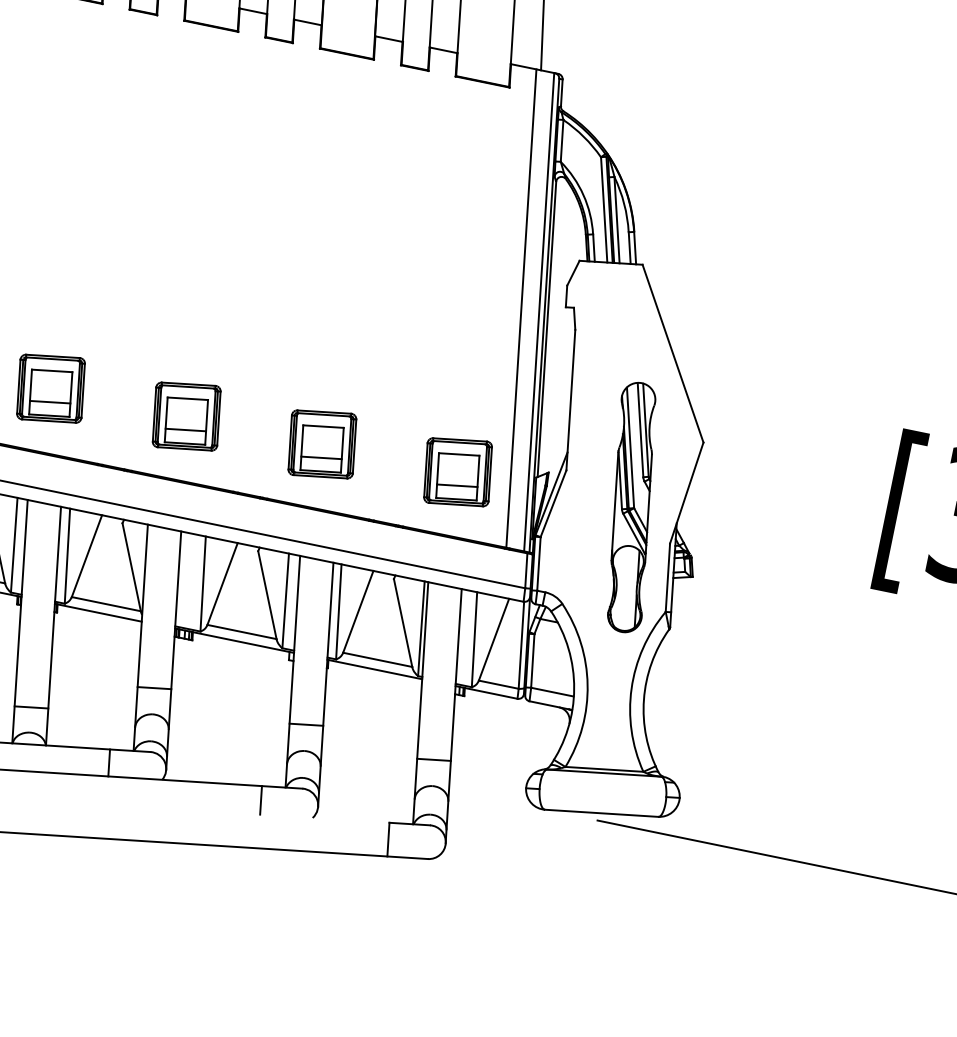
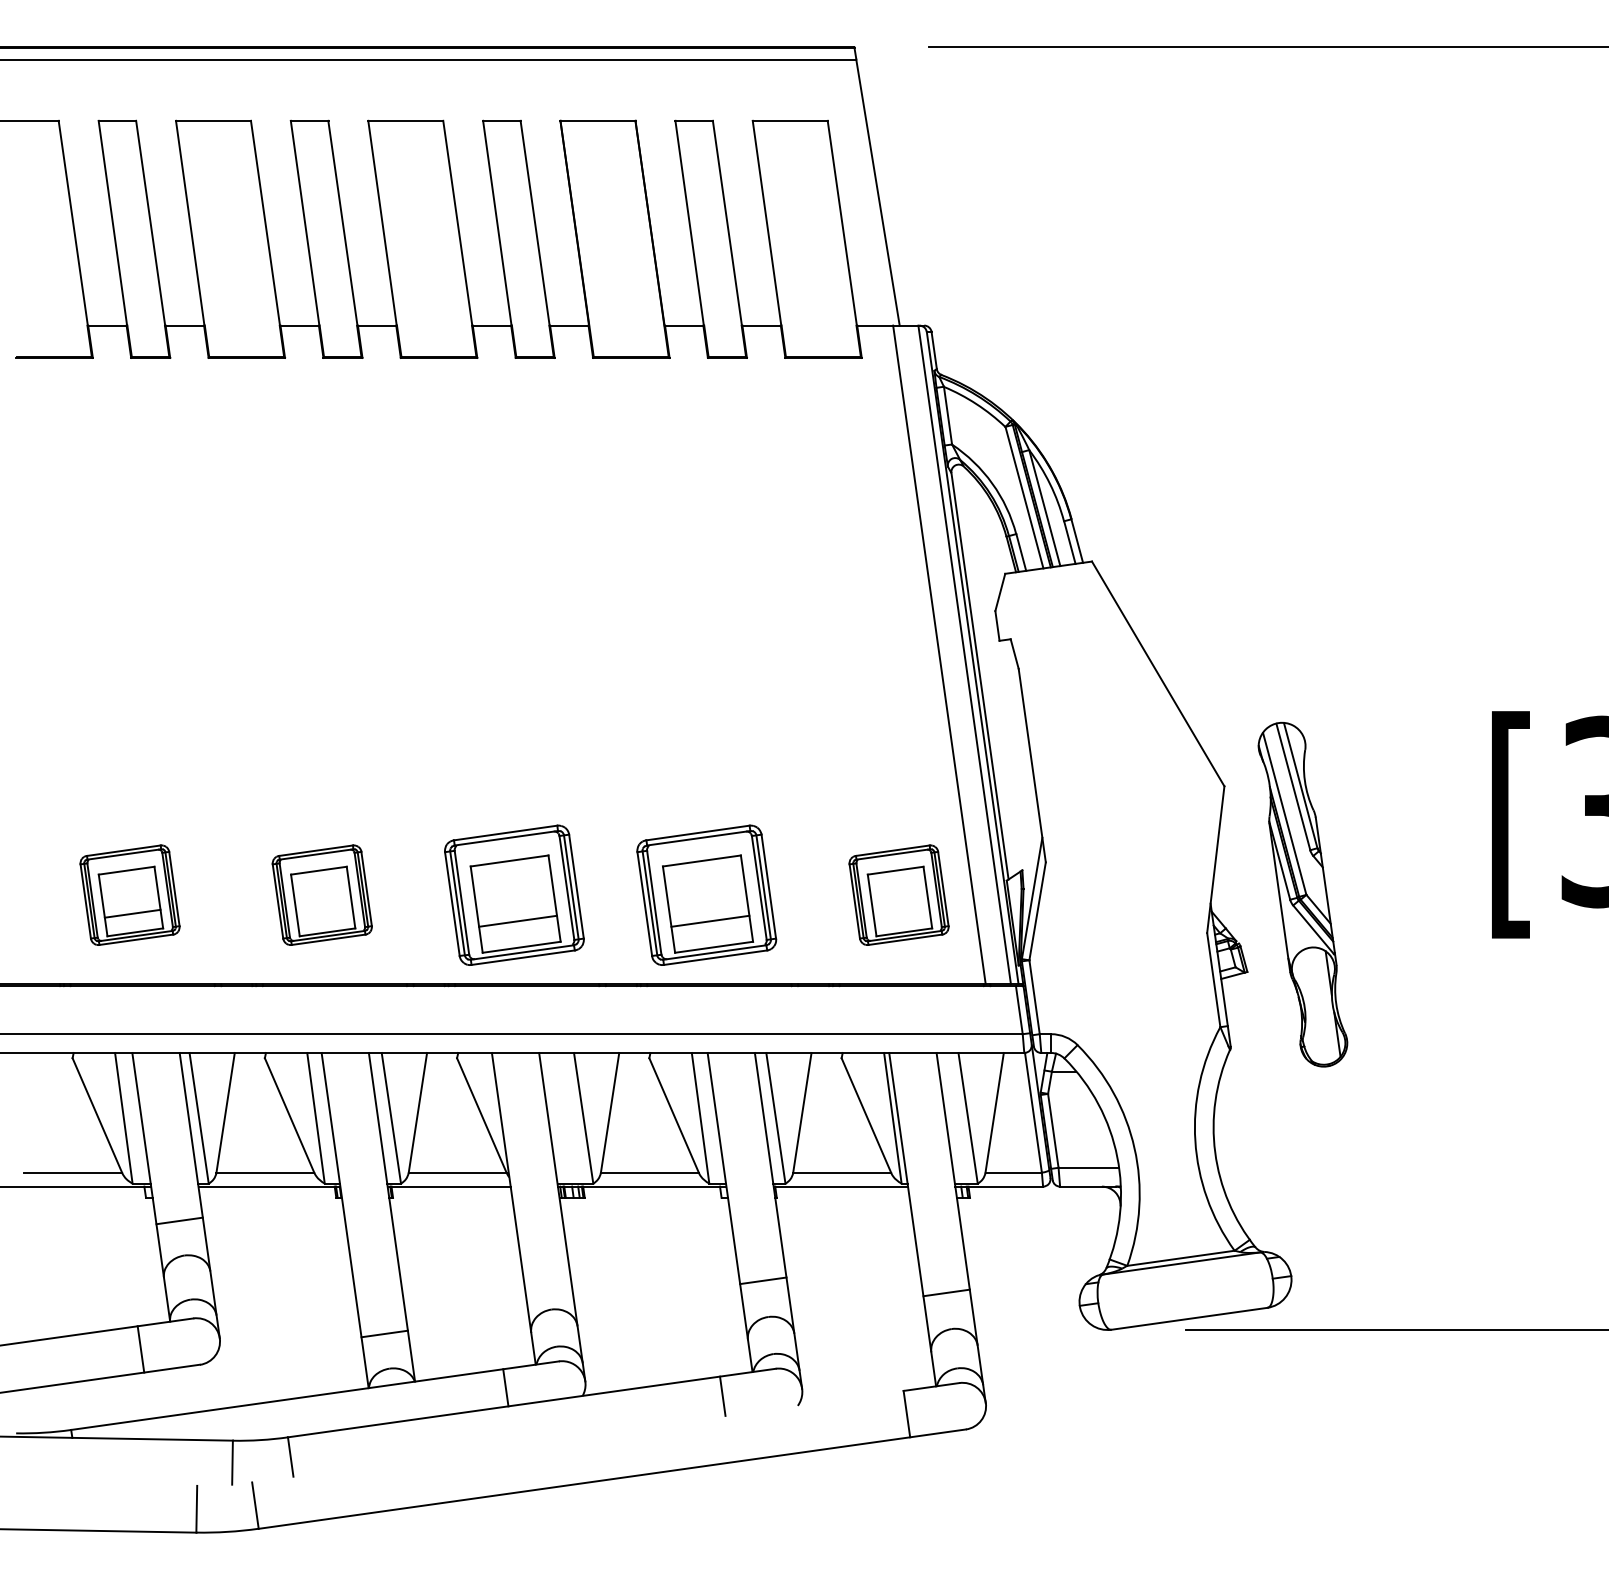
line: (49, 401) -> (324, 913), removed
part: (186, 416) -> (514, 894), size x1.4
part: (322, 443) -> (706, 894), size x1.4
line: (457, 485) -> (901, 913), removed
part: (631, 507) -> (1302, 894), moved
line: (154, 688) -> (546, 1273), removed

